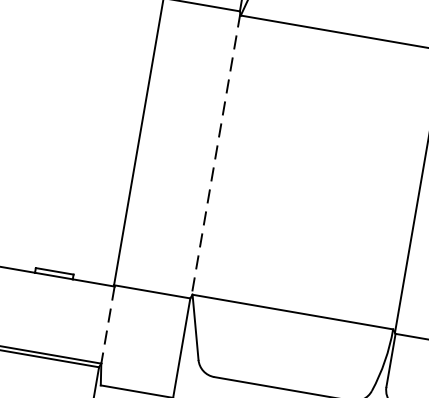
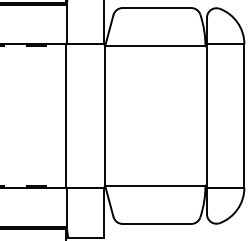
line: (215, 153) -> (104, 115), dashed -> solid
line: (107, 326) -> (66, 208), dashed -> solid

